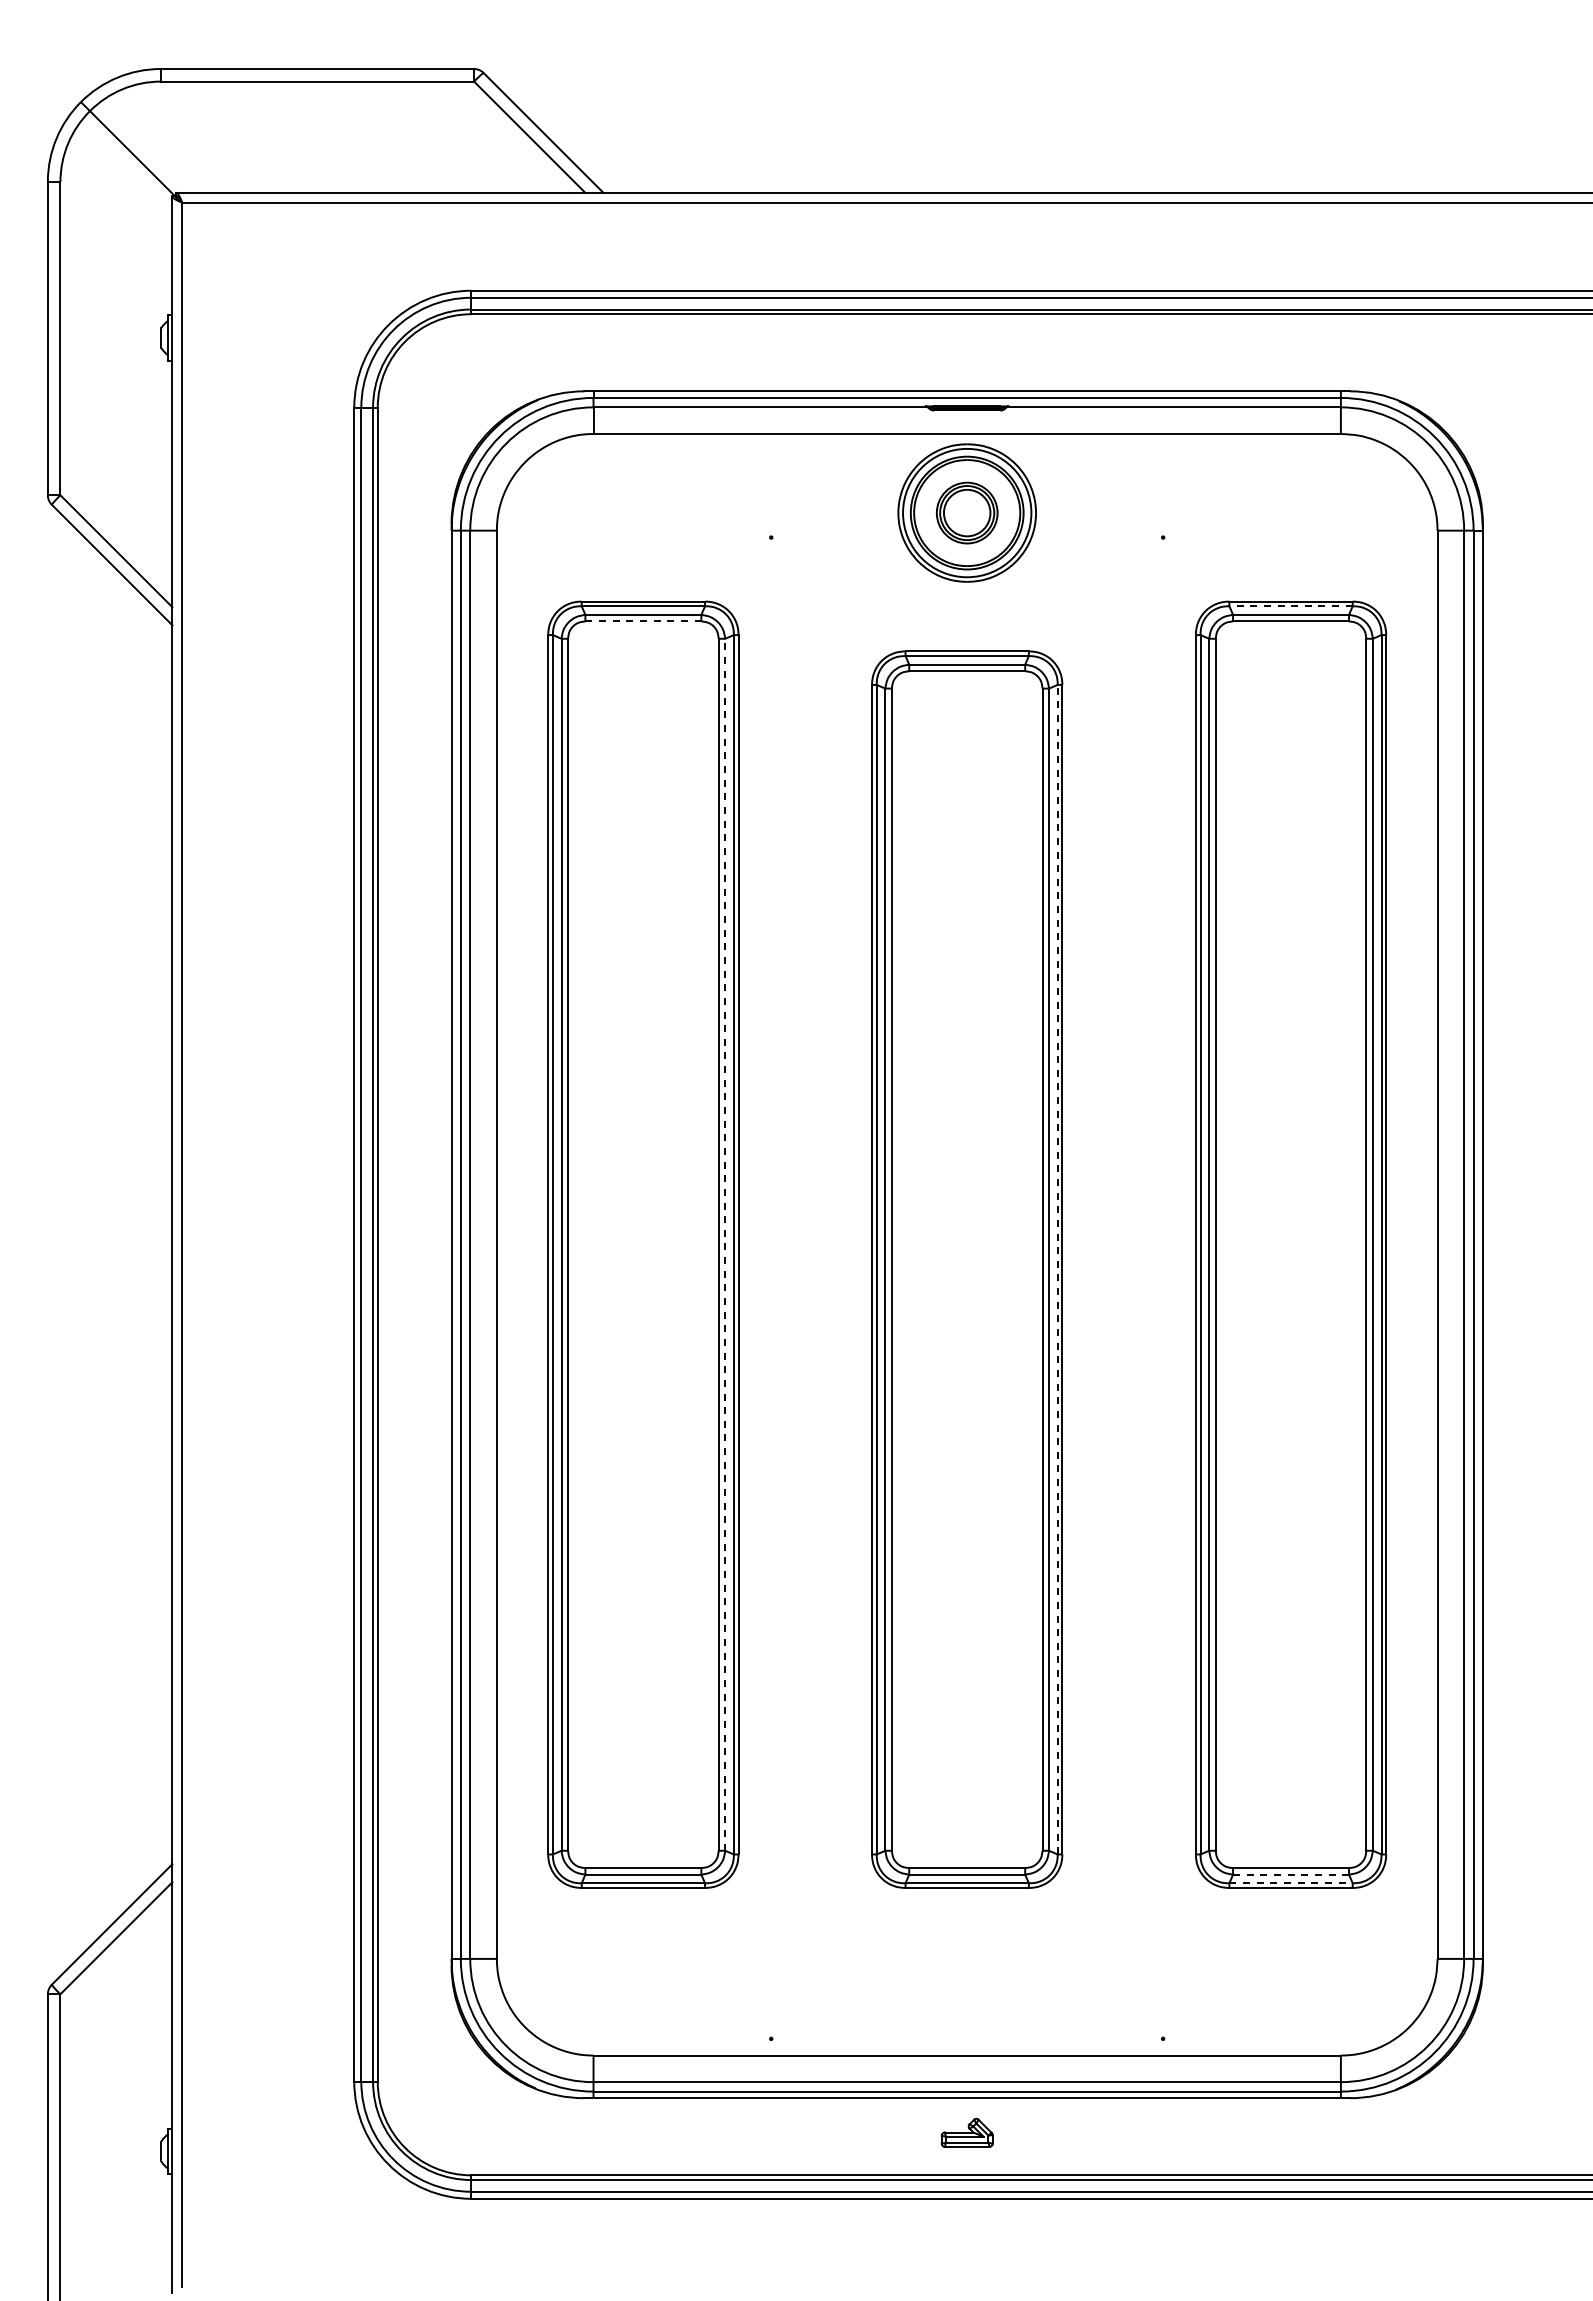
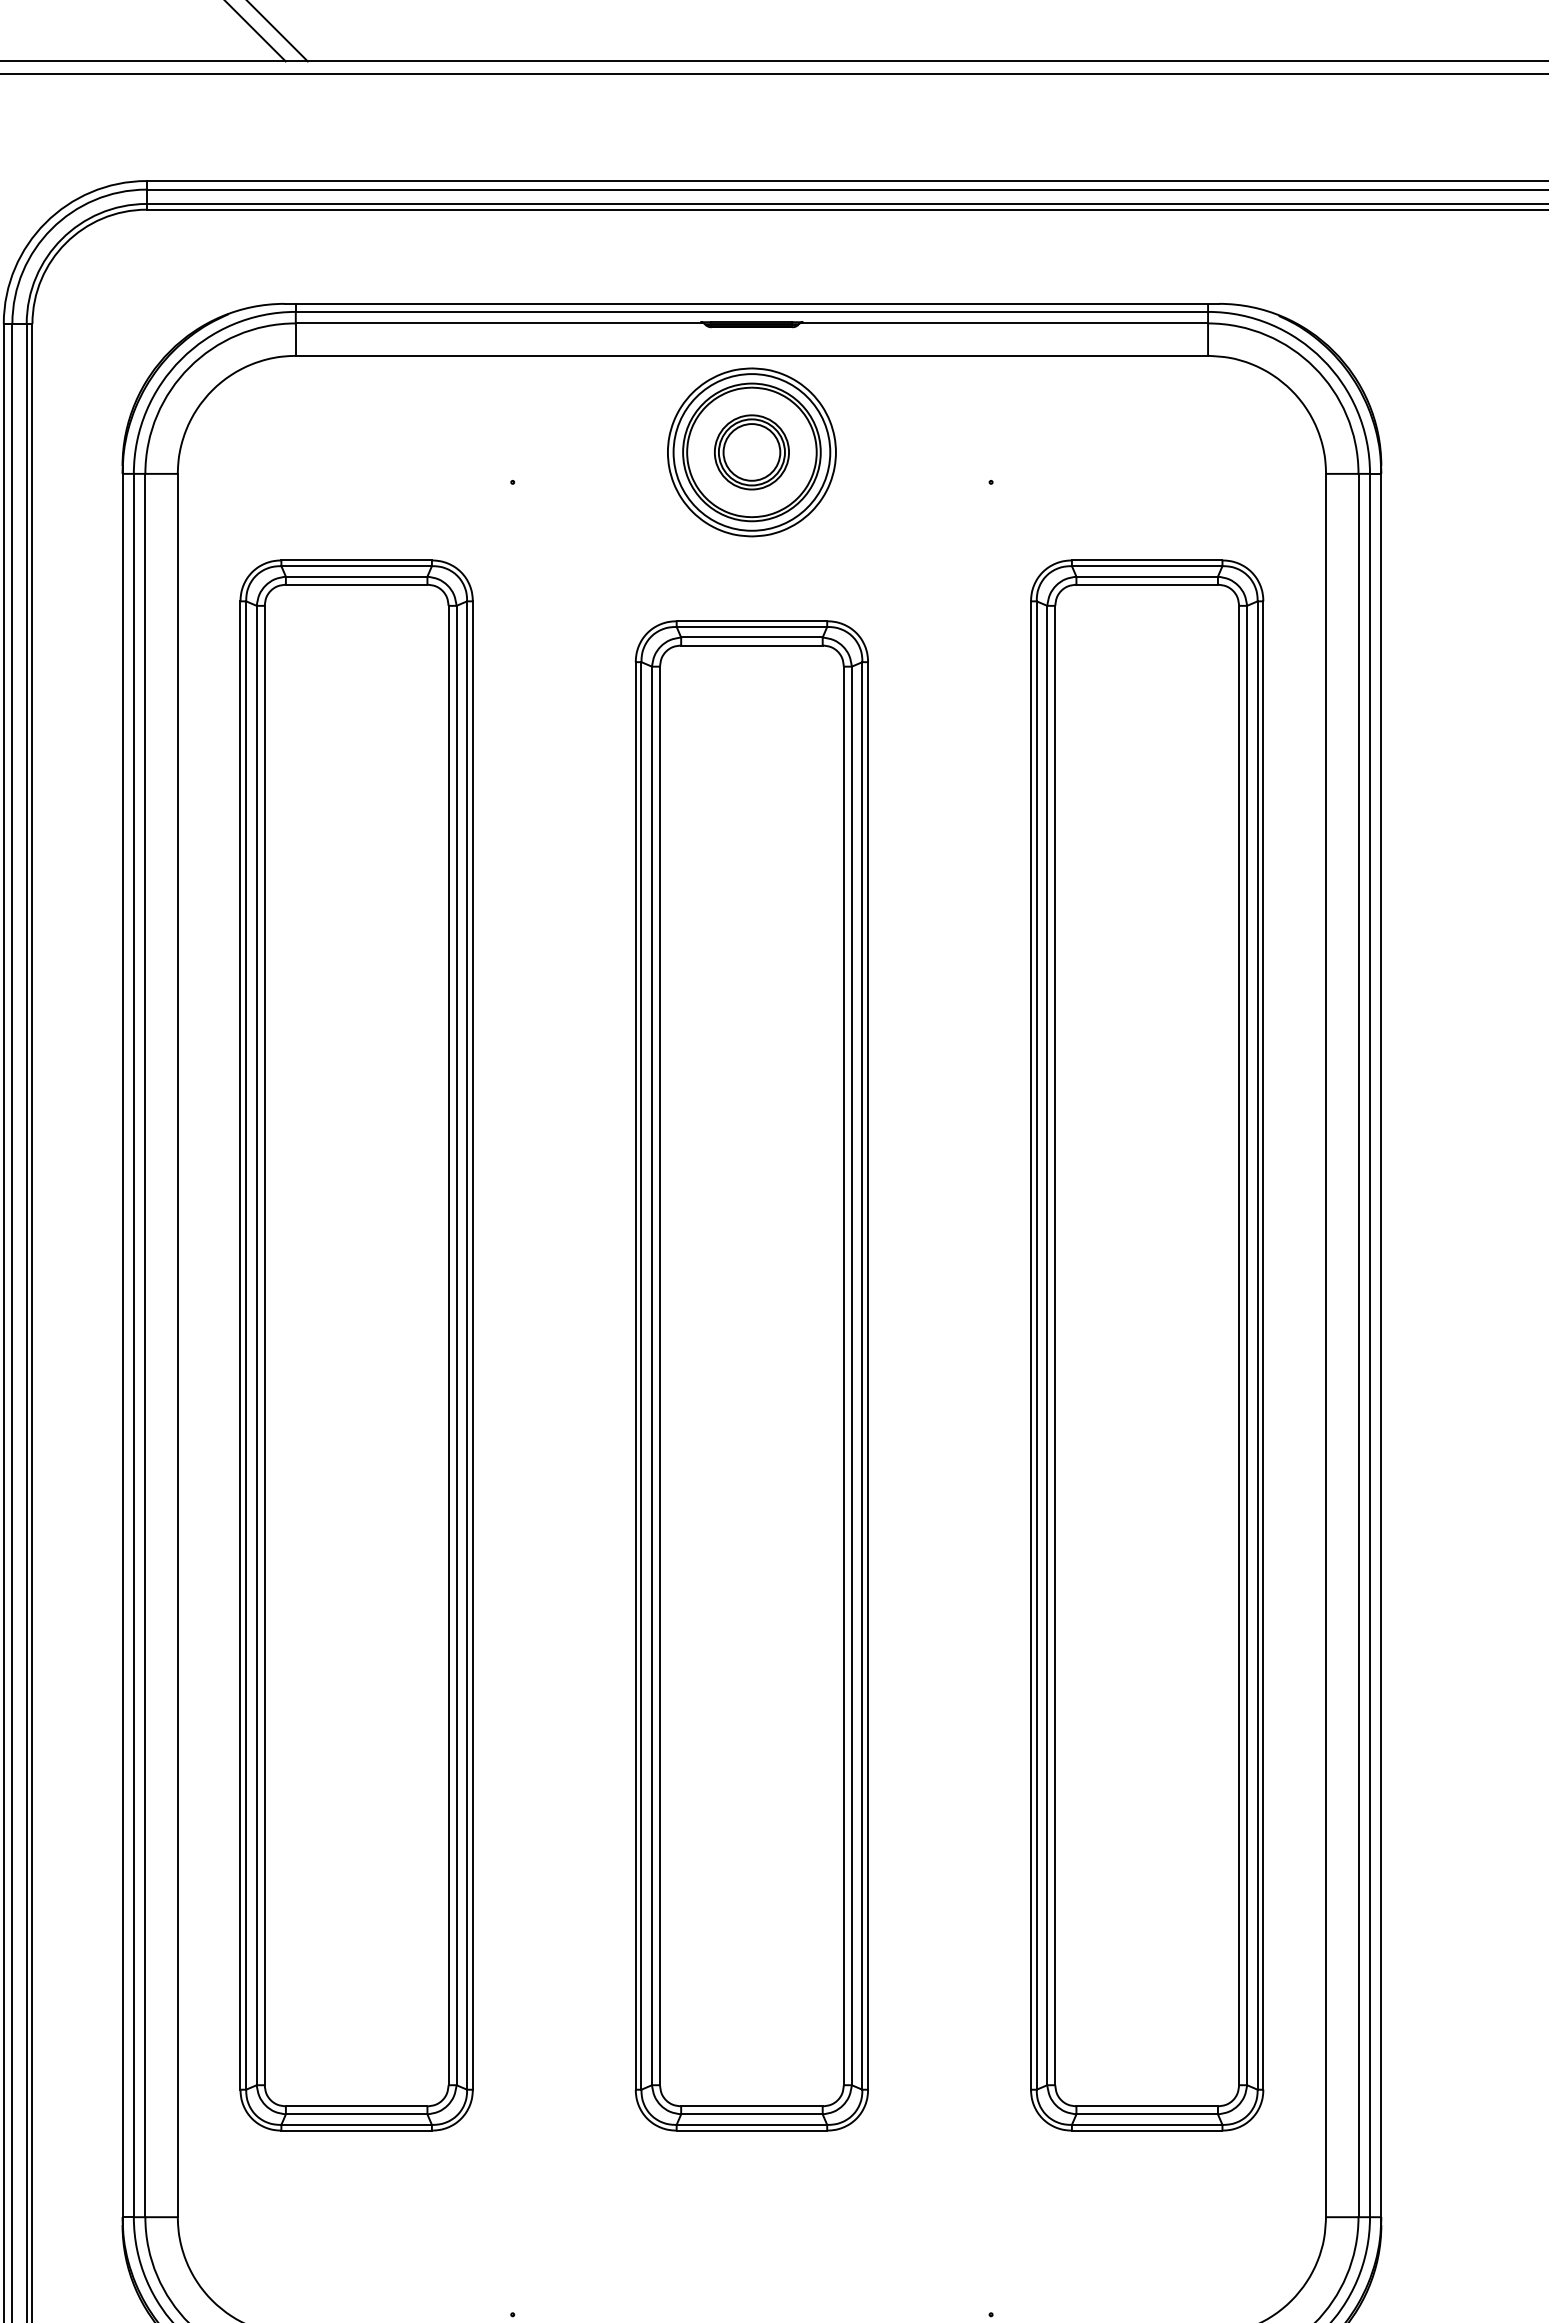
line: (1291, 606) -> (1147, 566), dashed -> solid
line: (643, 621) -> (356, 584), dashed -> solid
line: (725, 1244) -> (456, 1345), dashed -> solid
line: (1057, 1269) -> (862, 1375), dashed -> solid
line: (1291, 1874) -> (1147, 2114), dashed -> solid
line: (1291, 1883) -> (1147, 2125), dashed -> solid

